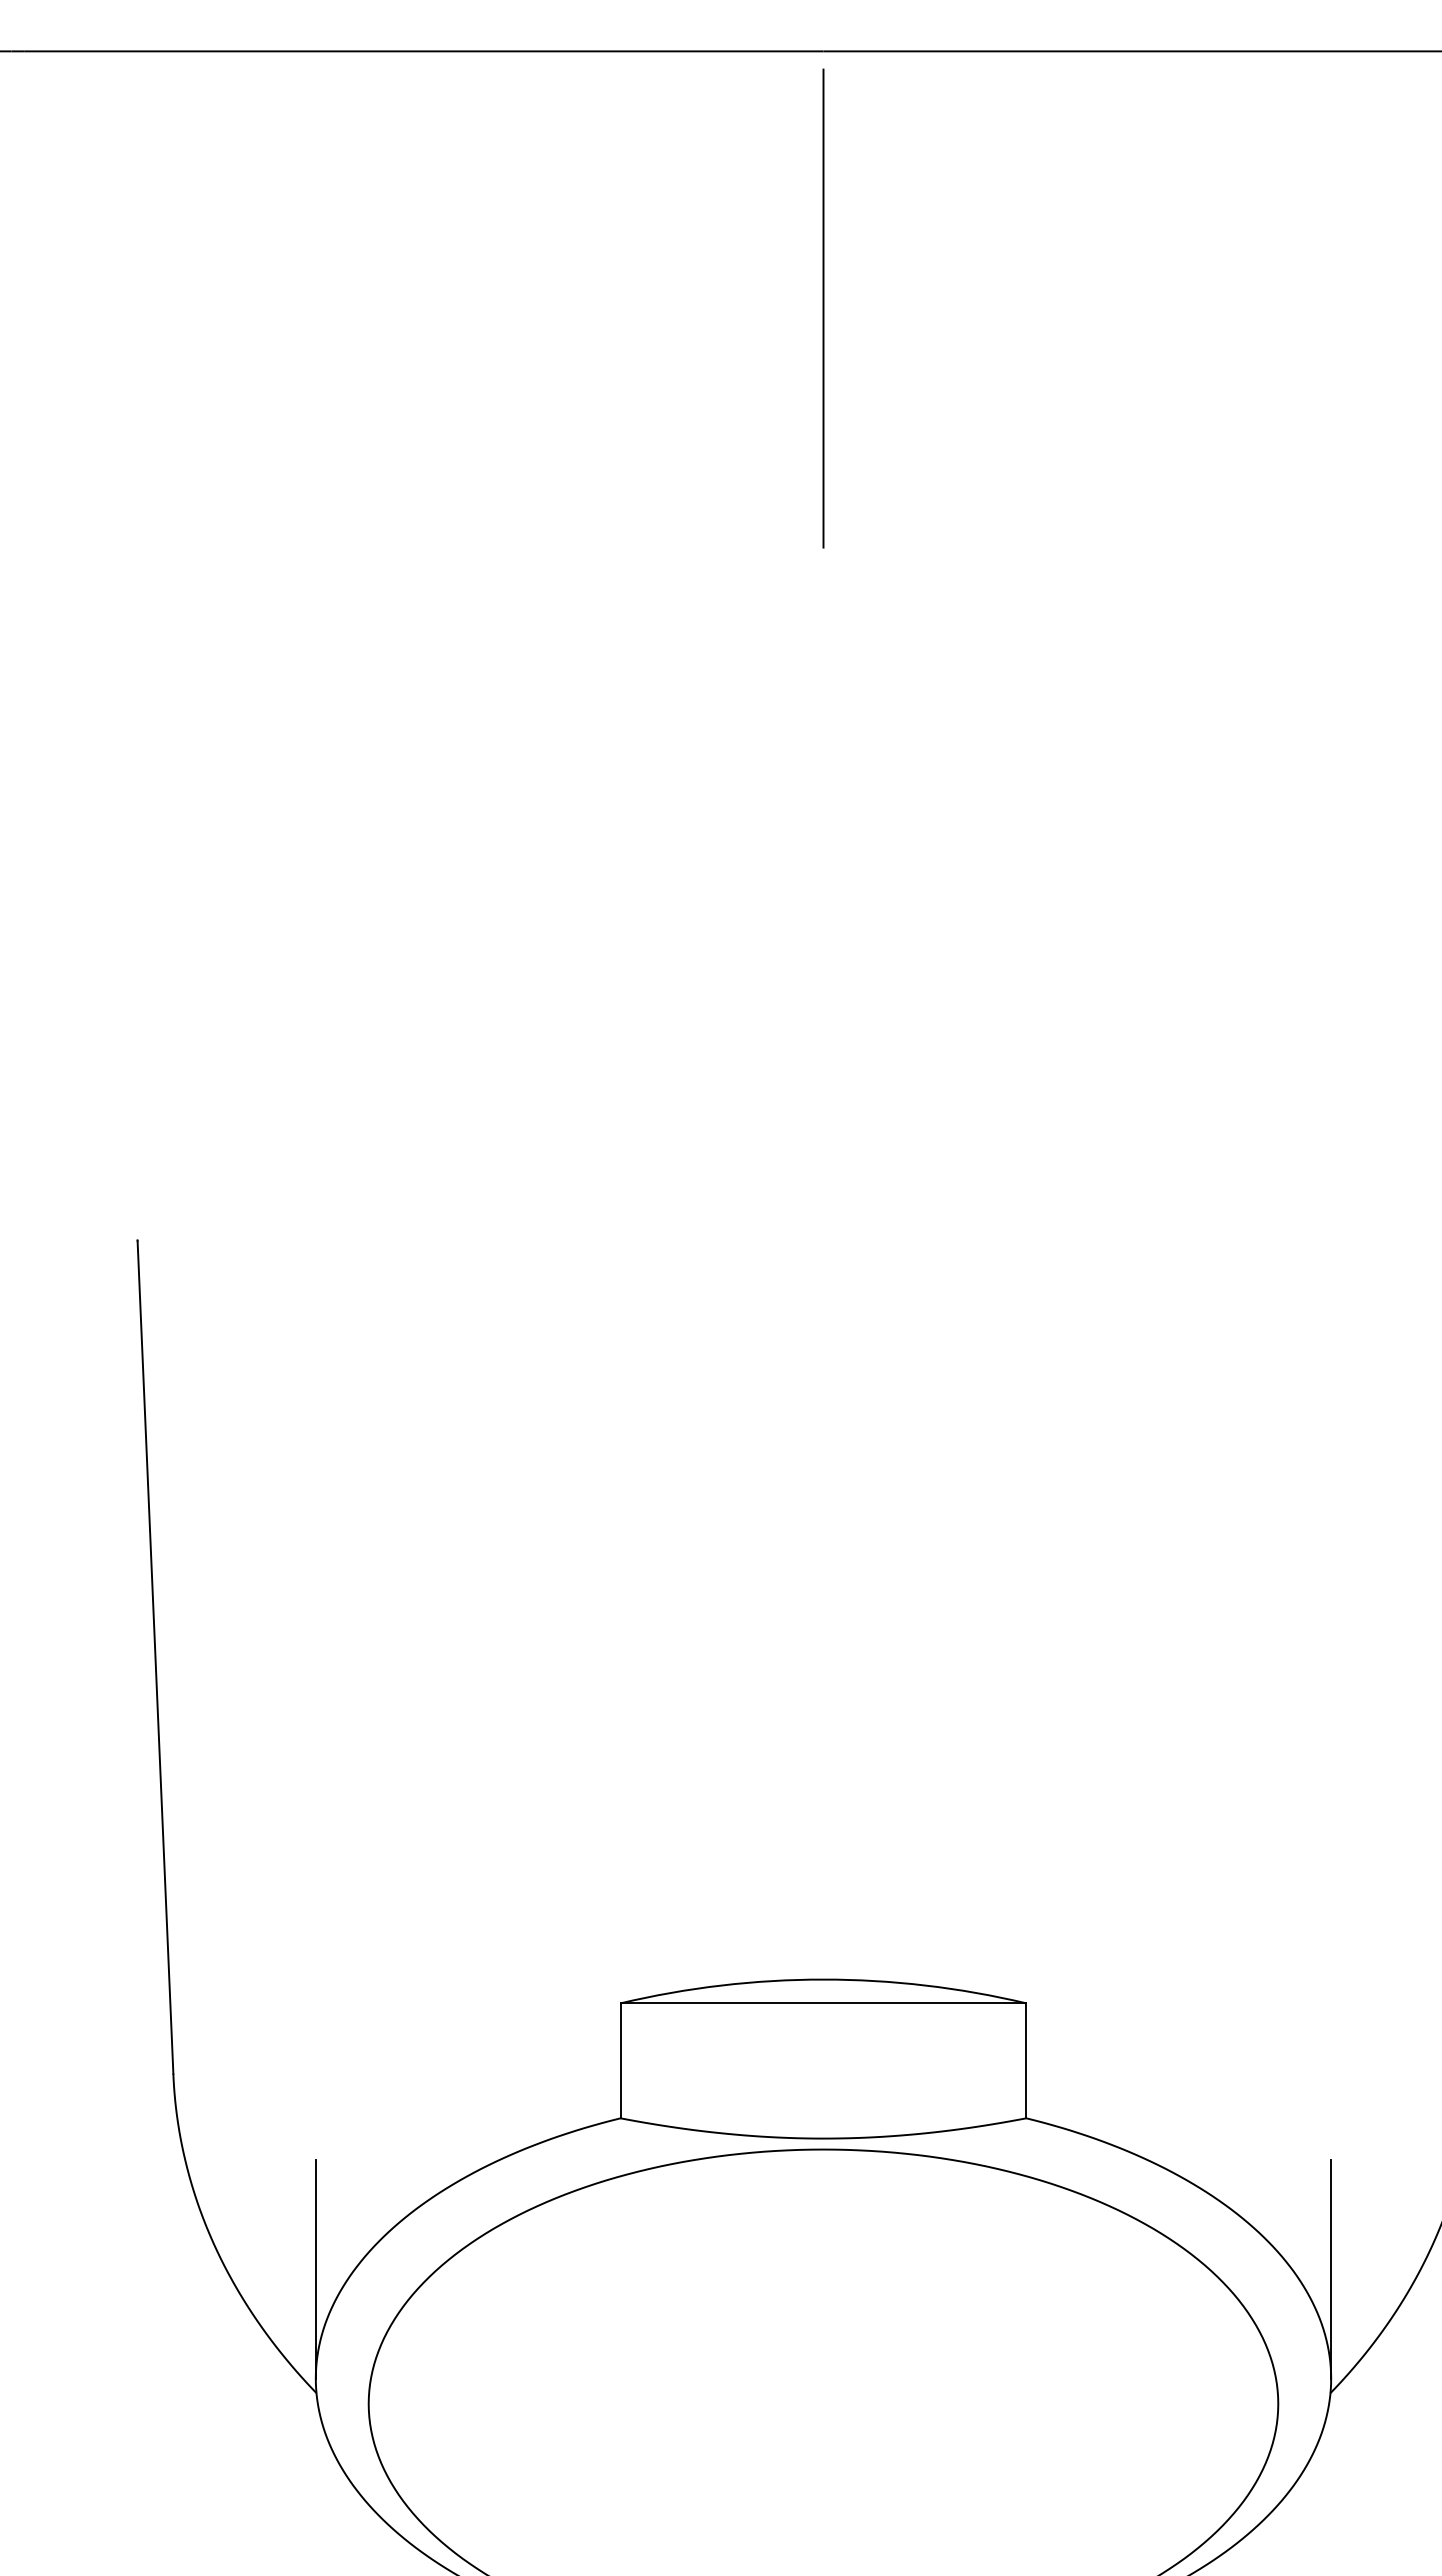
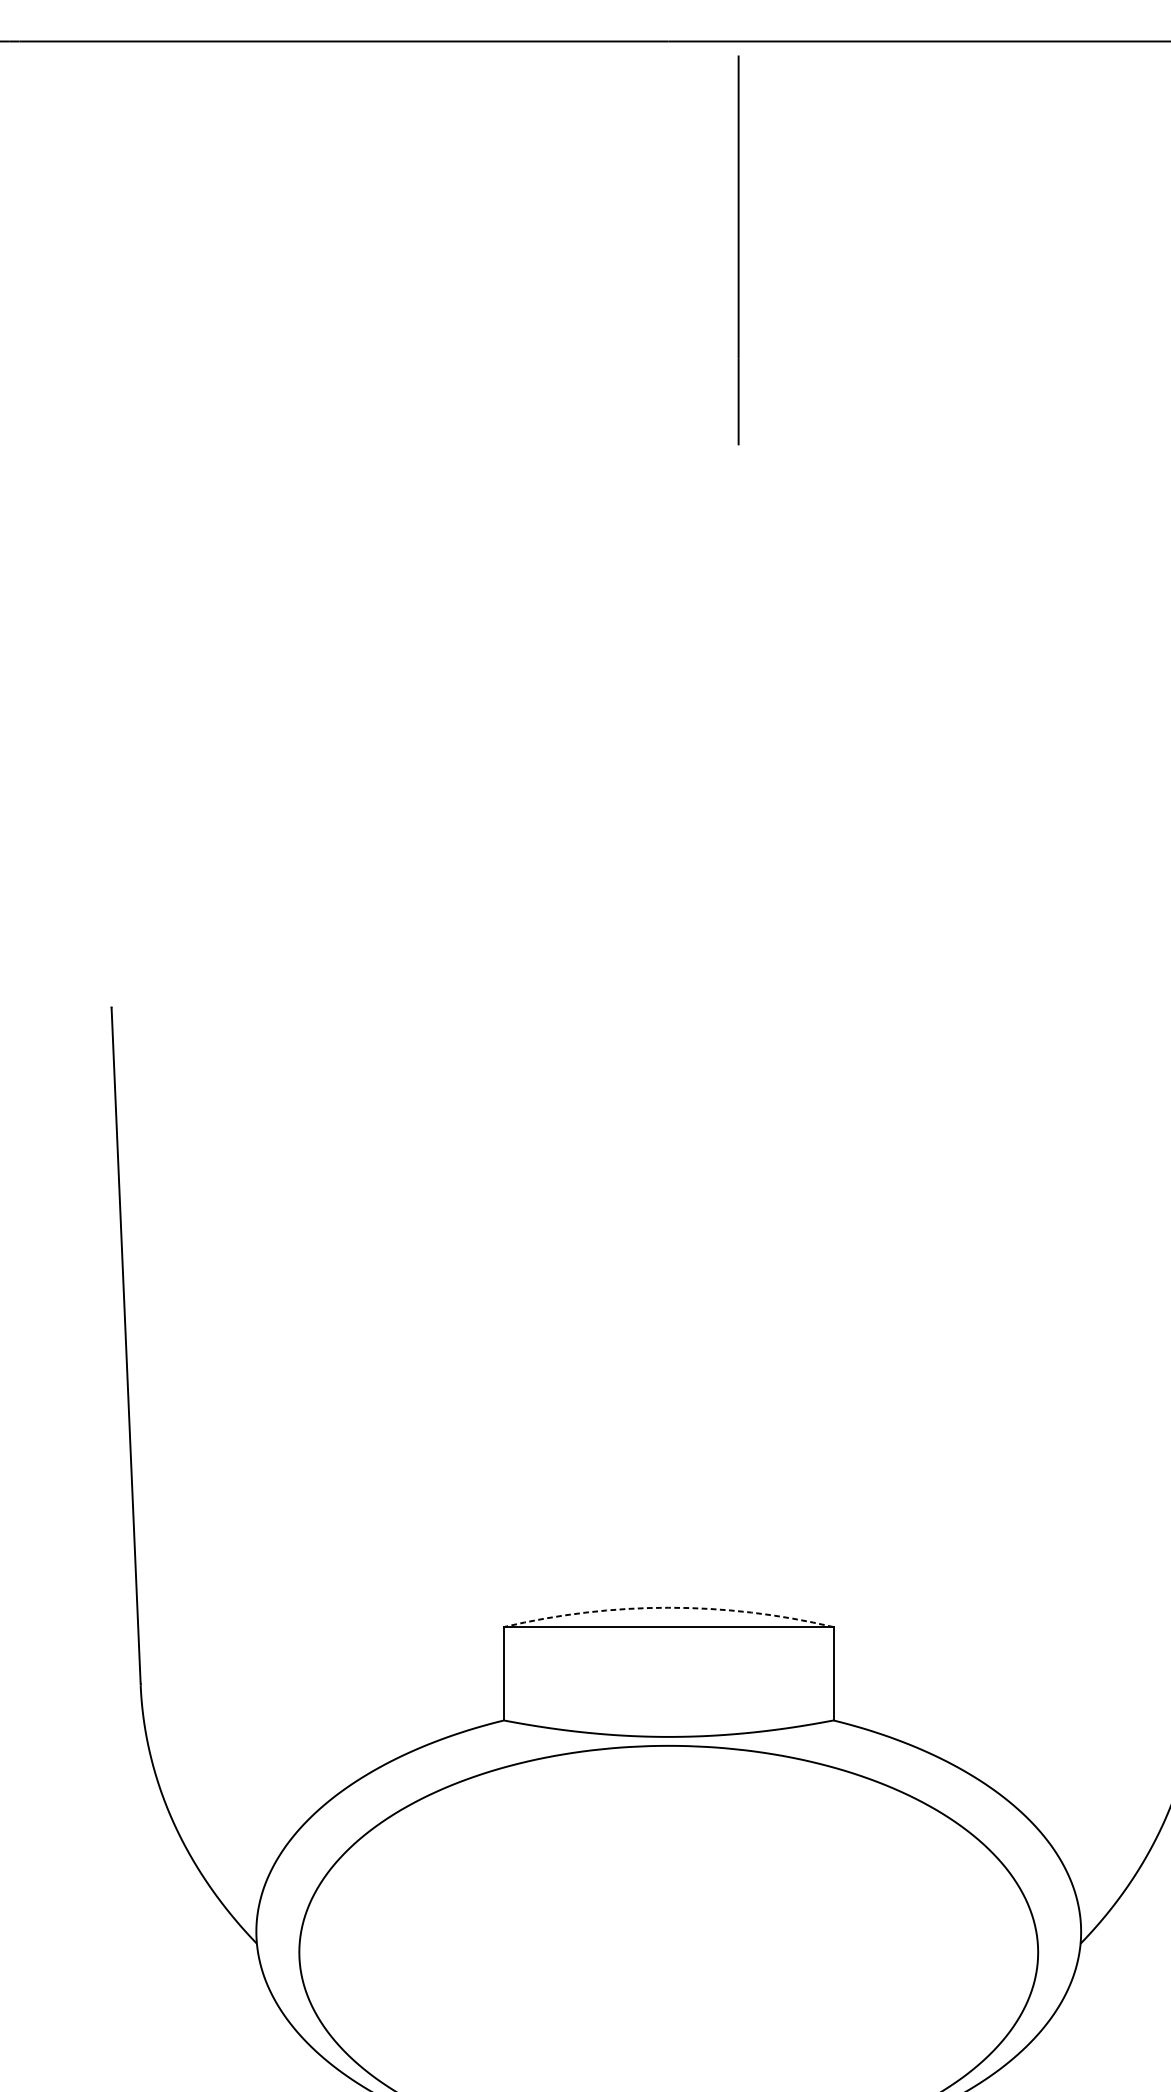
line: (823, 308) -> (738, 250), moved
arc: (823, 1979) -> (668, 1607), solid -> dashed
line: (315, 2268) -> (256, 1842), removed
line: (1331, 2268) -> (1081, 1842), removed

